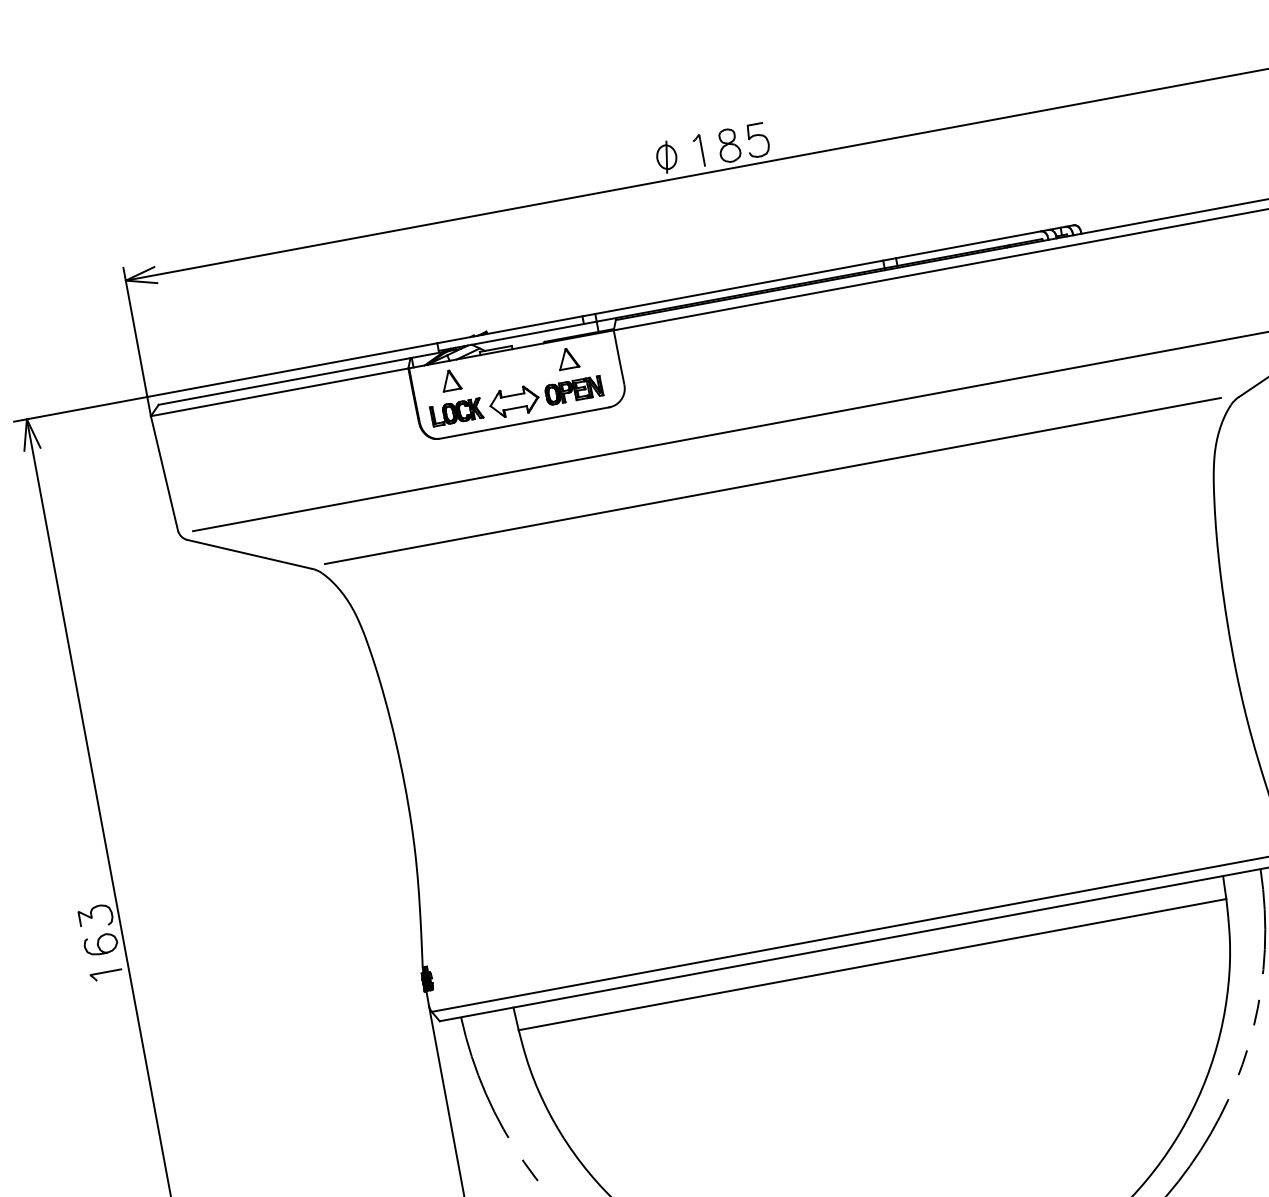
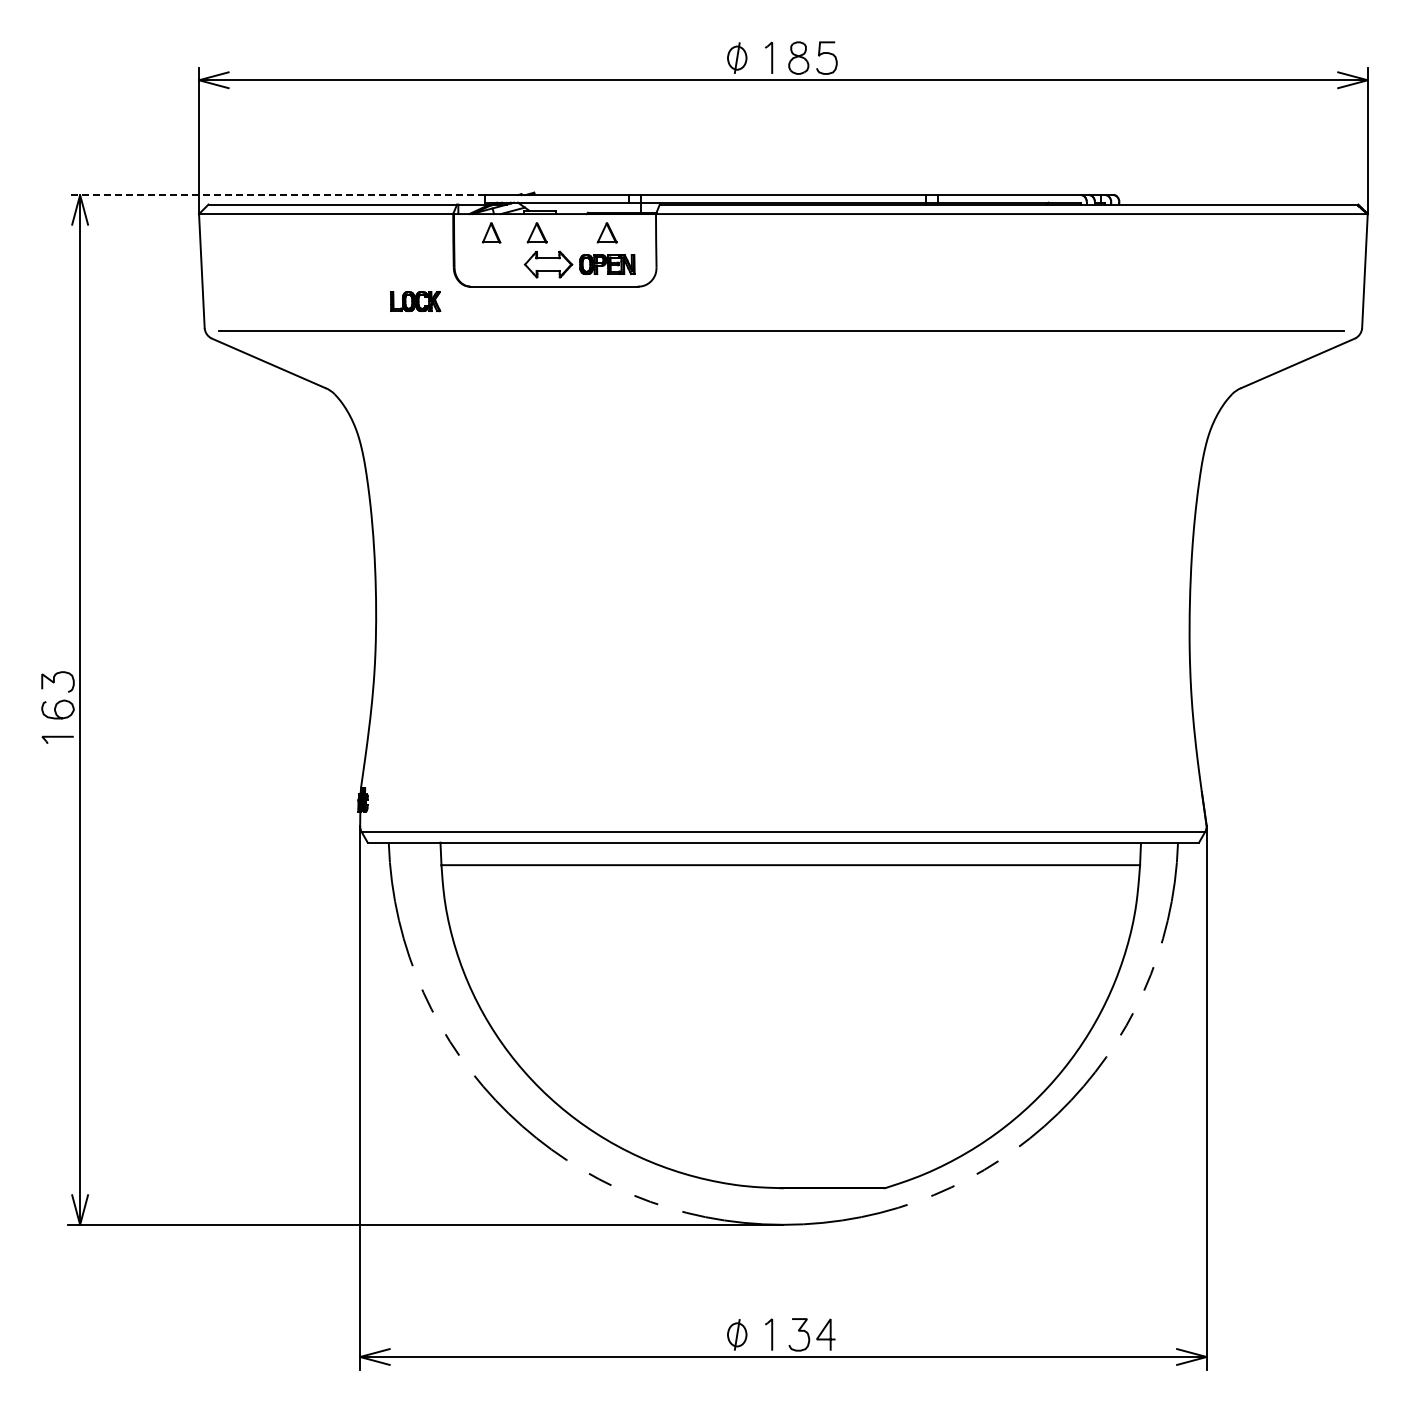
part: (496, 371) -> (536, 232), added
line: (225, 382) -> (276, 195), solid -> dashed
part: (456, 412) -> (415, 301), moved
line: (773, 480) -> (781, 385), removed

